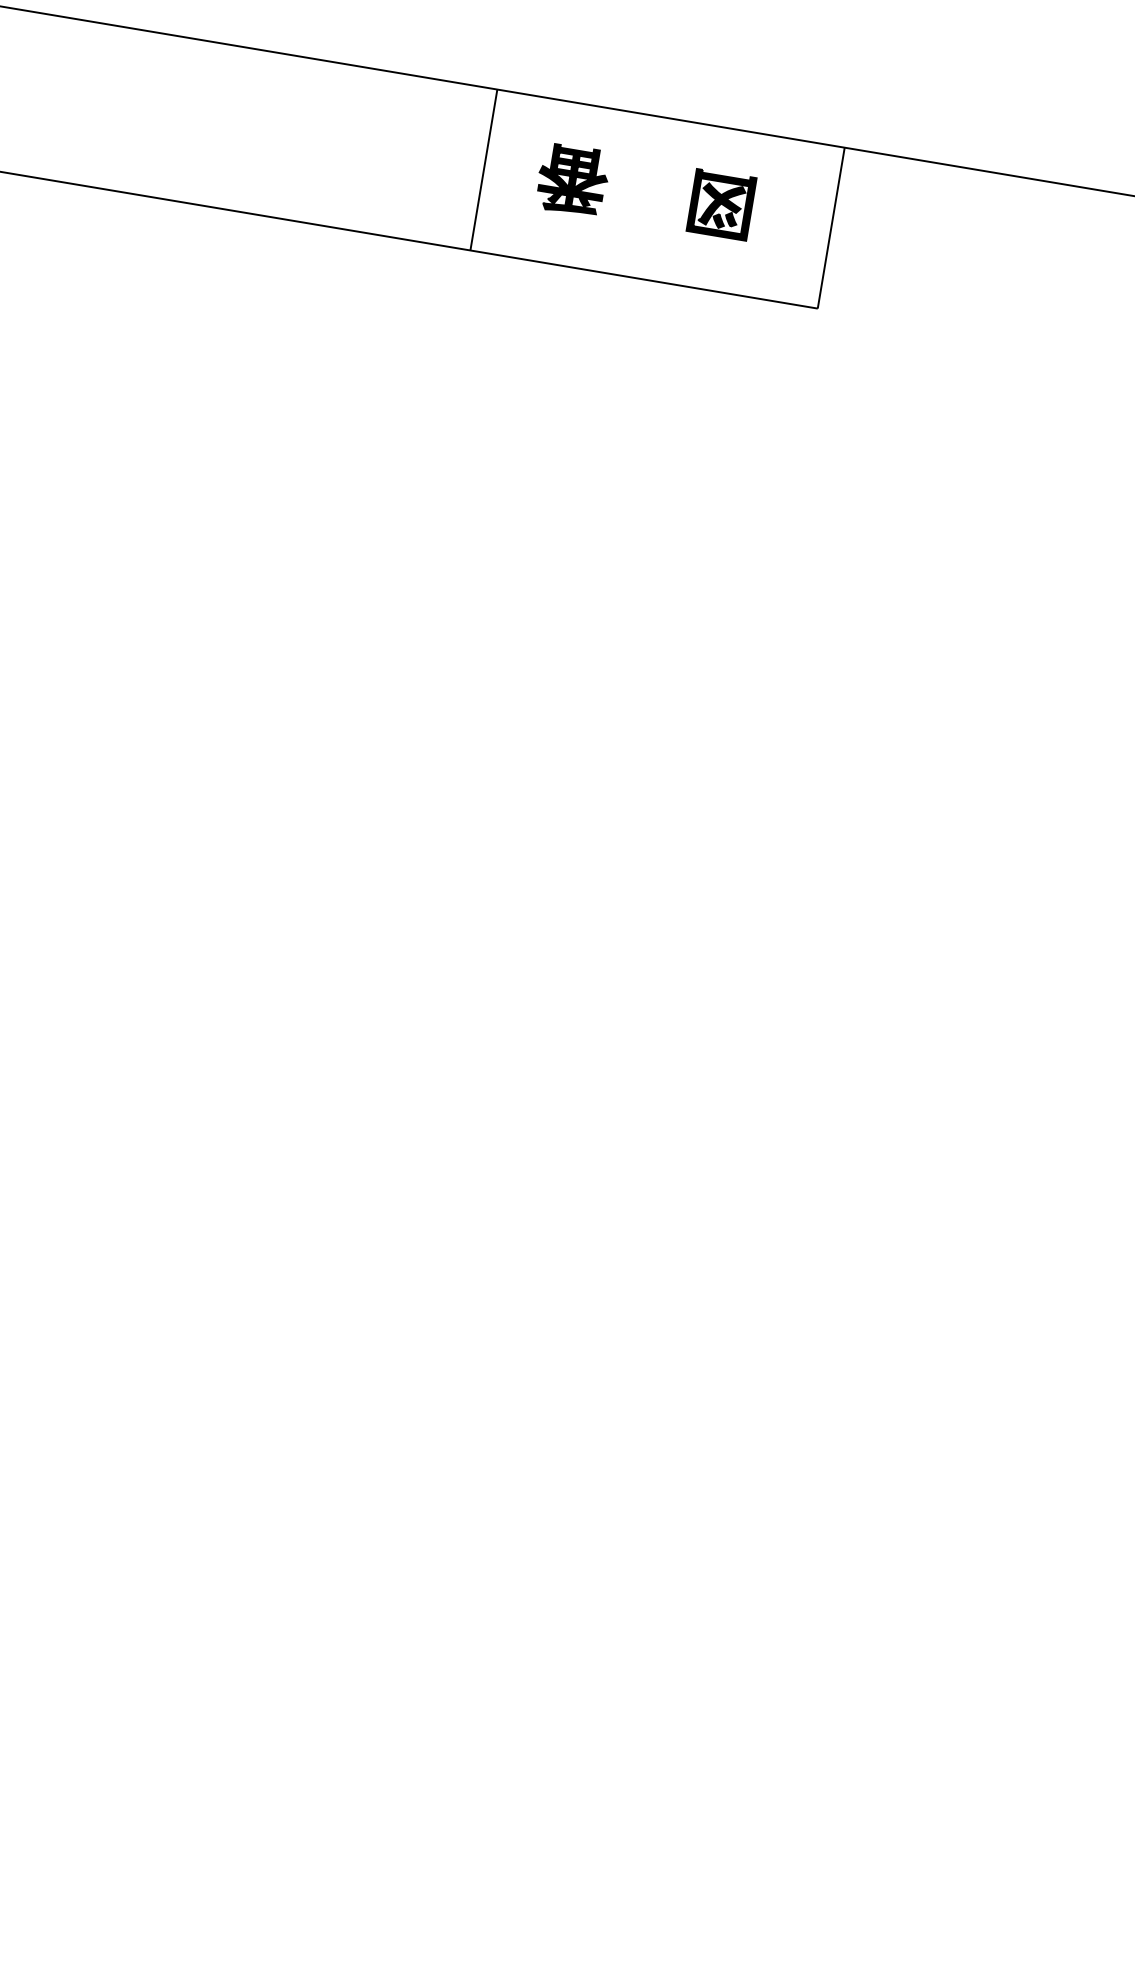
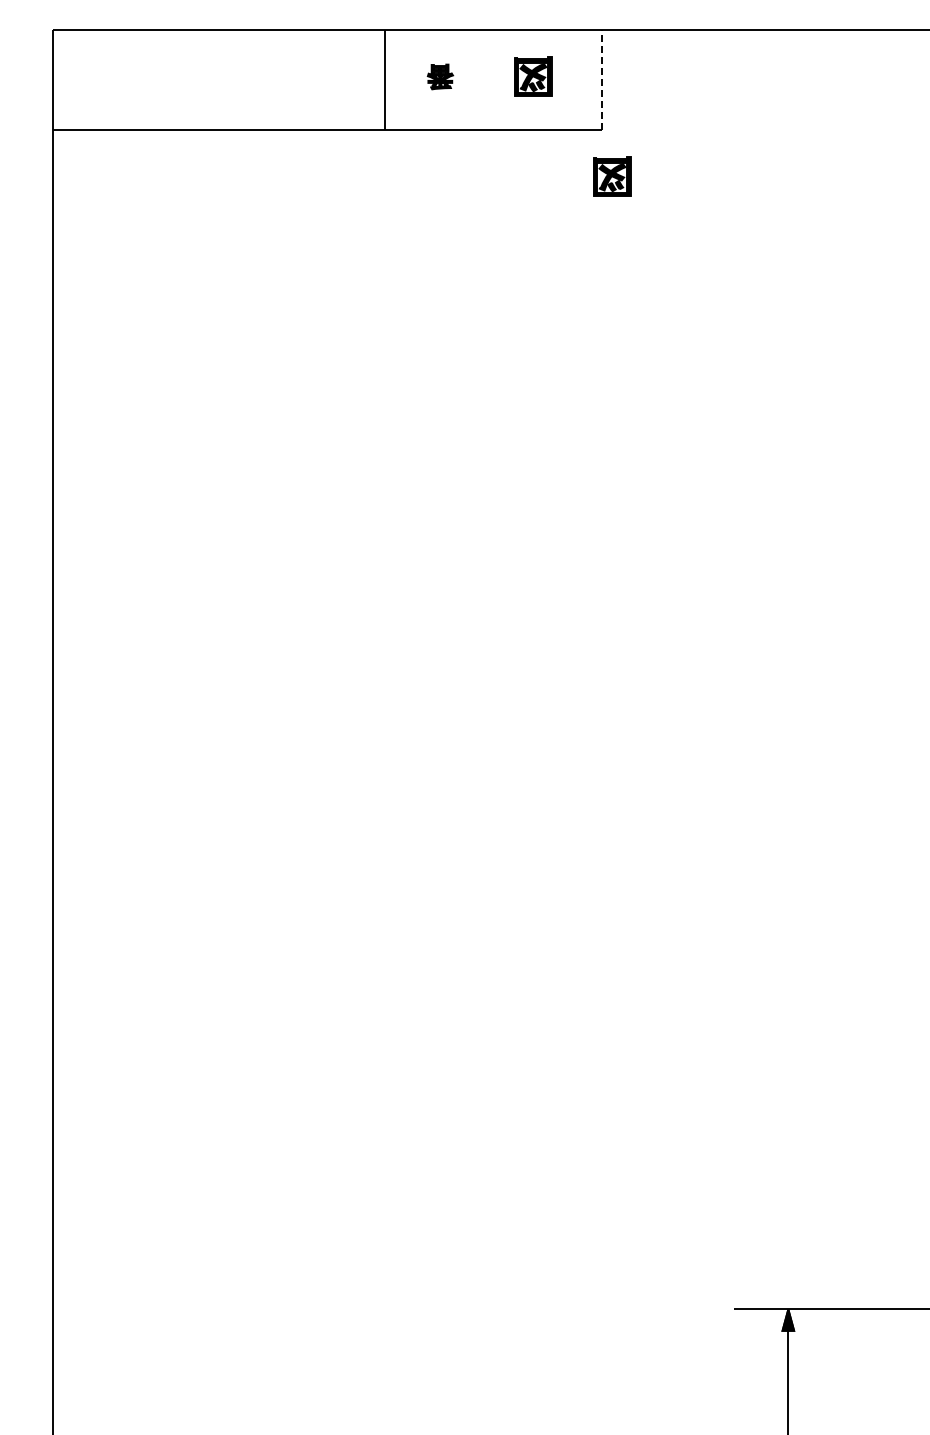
part: (573, 179) -> (440, 76), size x0.6
line: (832, 227) -> (602, 79), solid -> dashed
part: (822, 385) -> (612, 176), added

